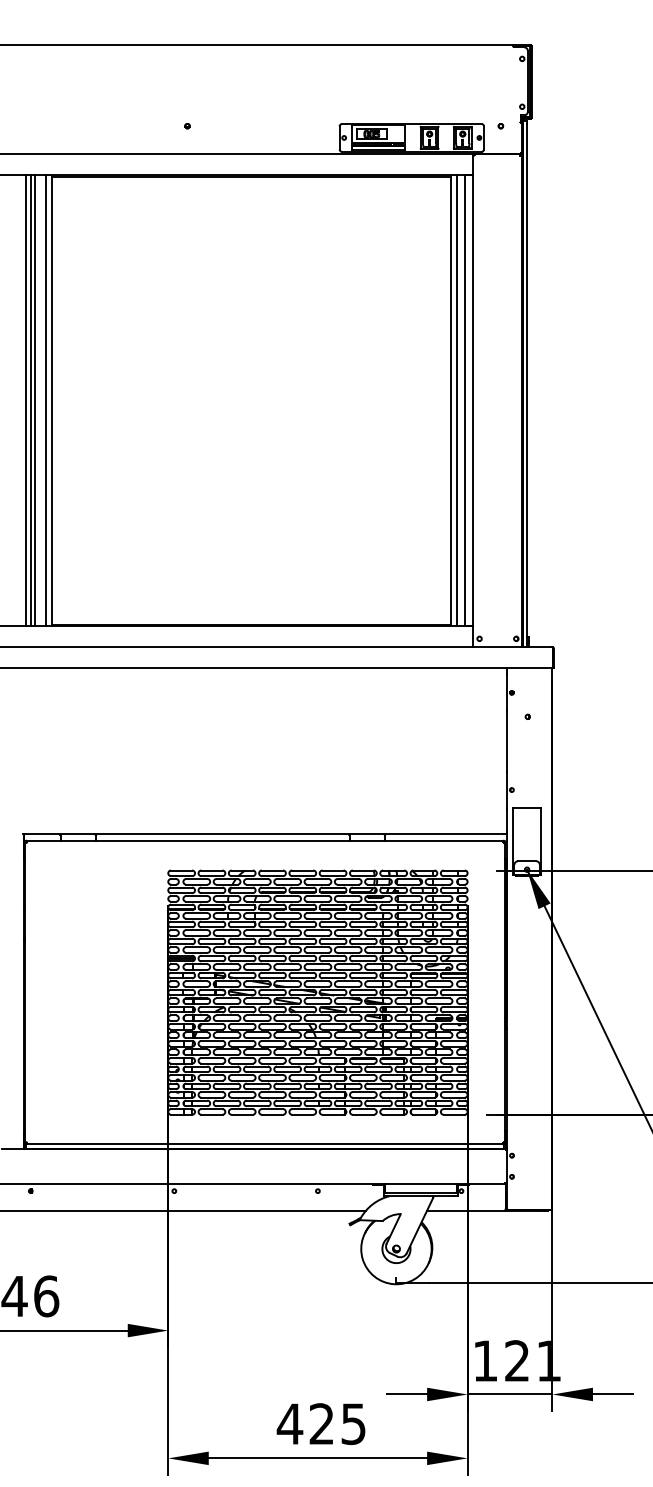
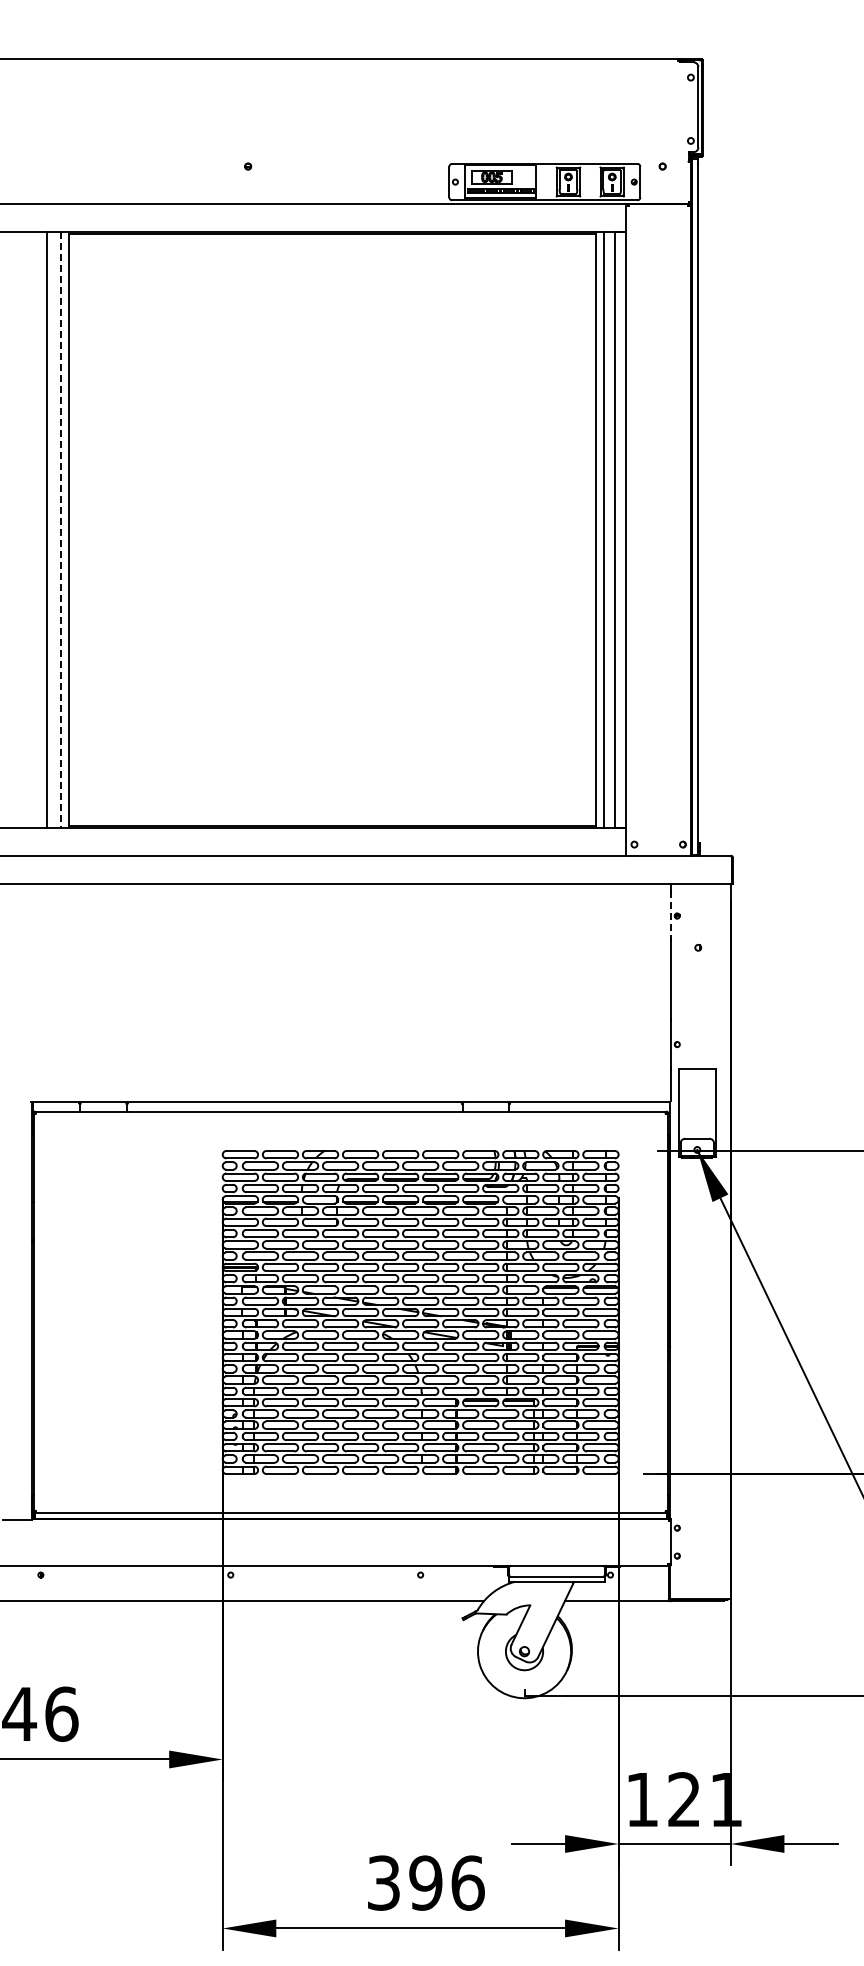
line: (25, 400) -> (34, 529), removed
line: (30, 400) -> (40, 529), removed
line: (45, 401) -> (60, 530), solid -> dashed
line: (506, 693) -> (670, 916), solid -> dashed
text: (321, 1423) -> (425, 1882), 425 -> 396

